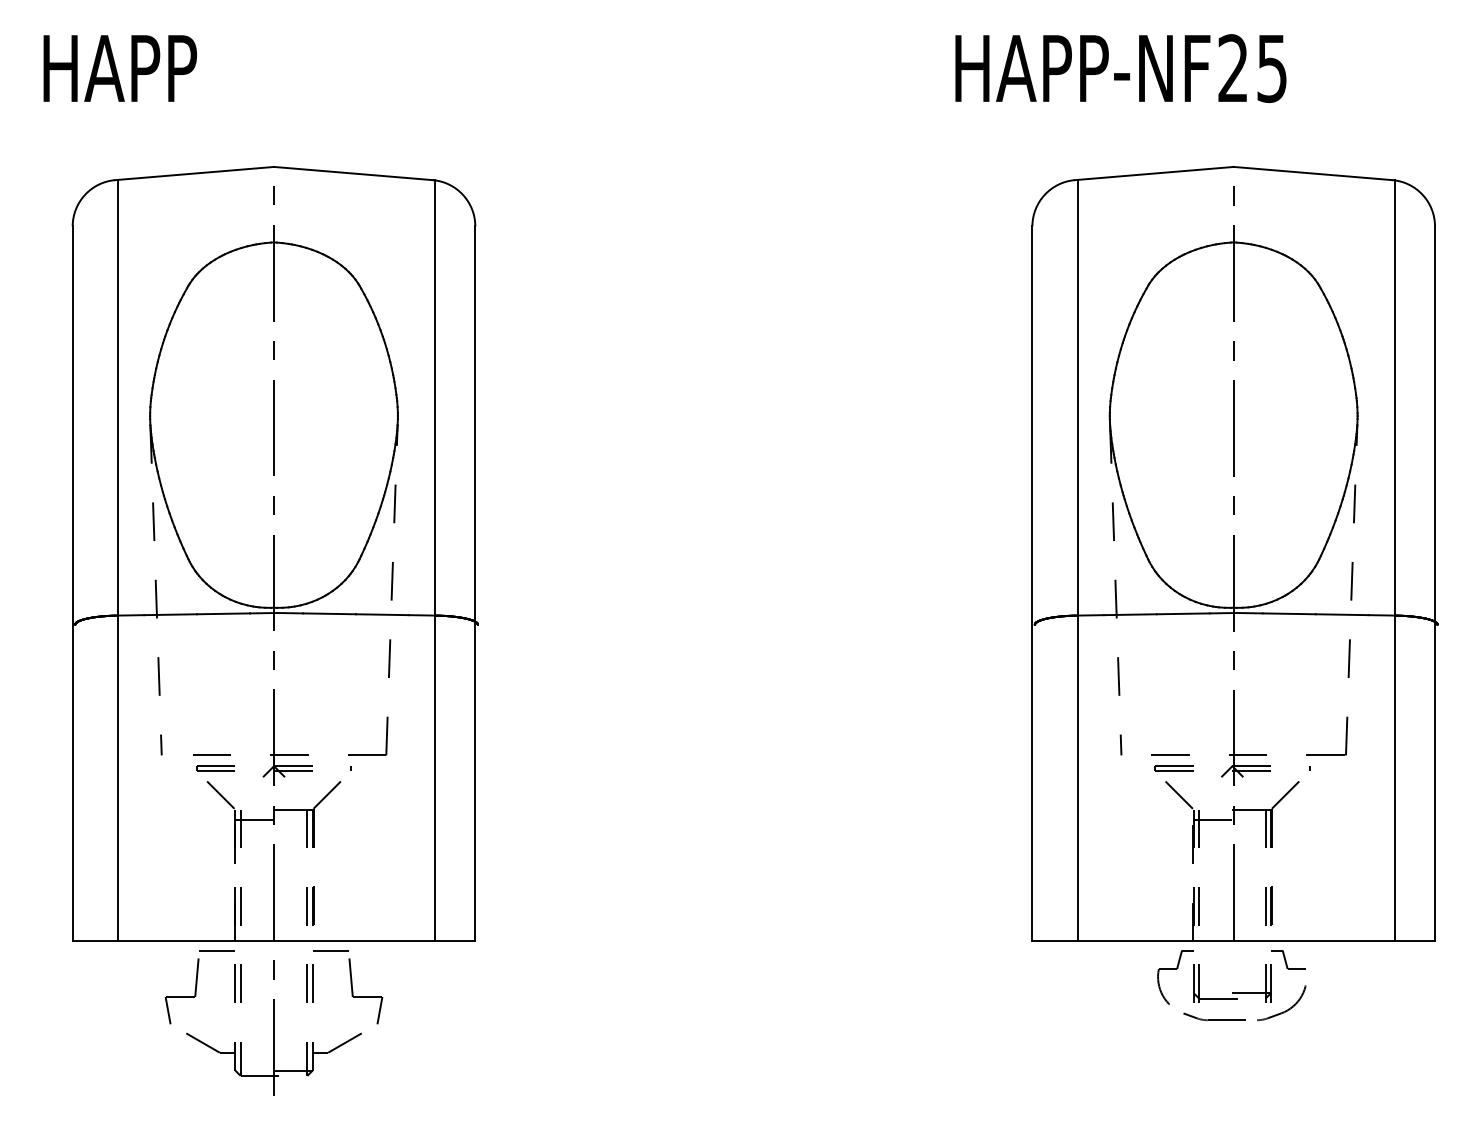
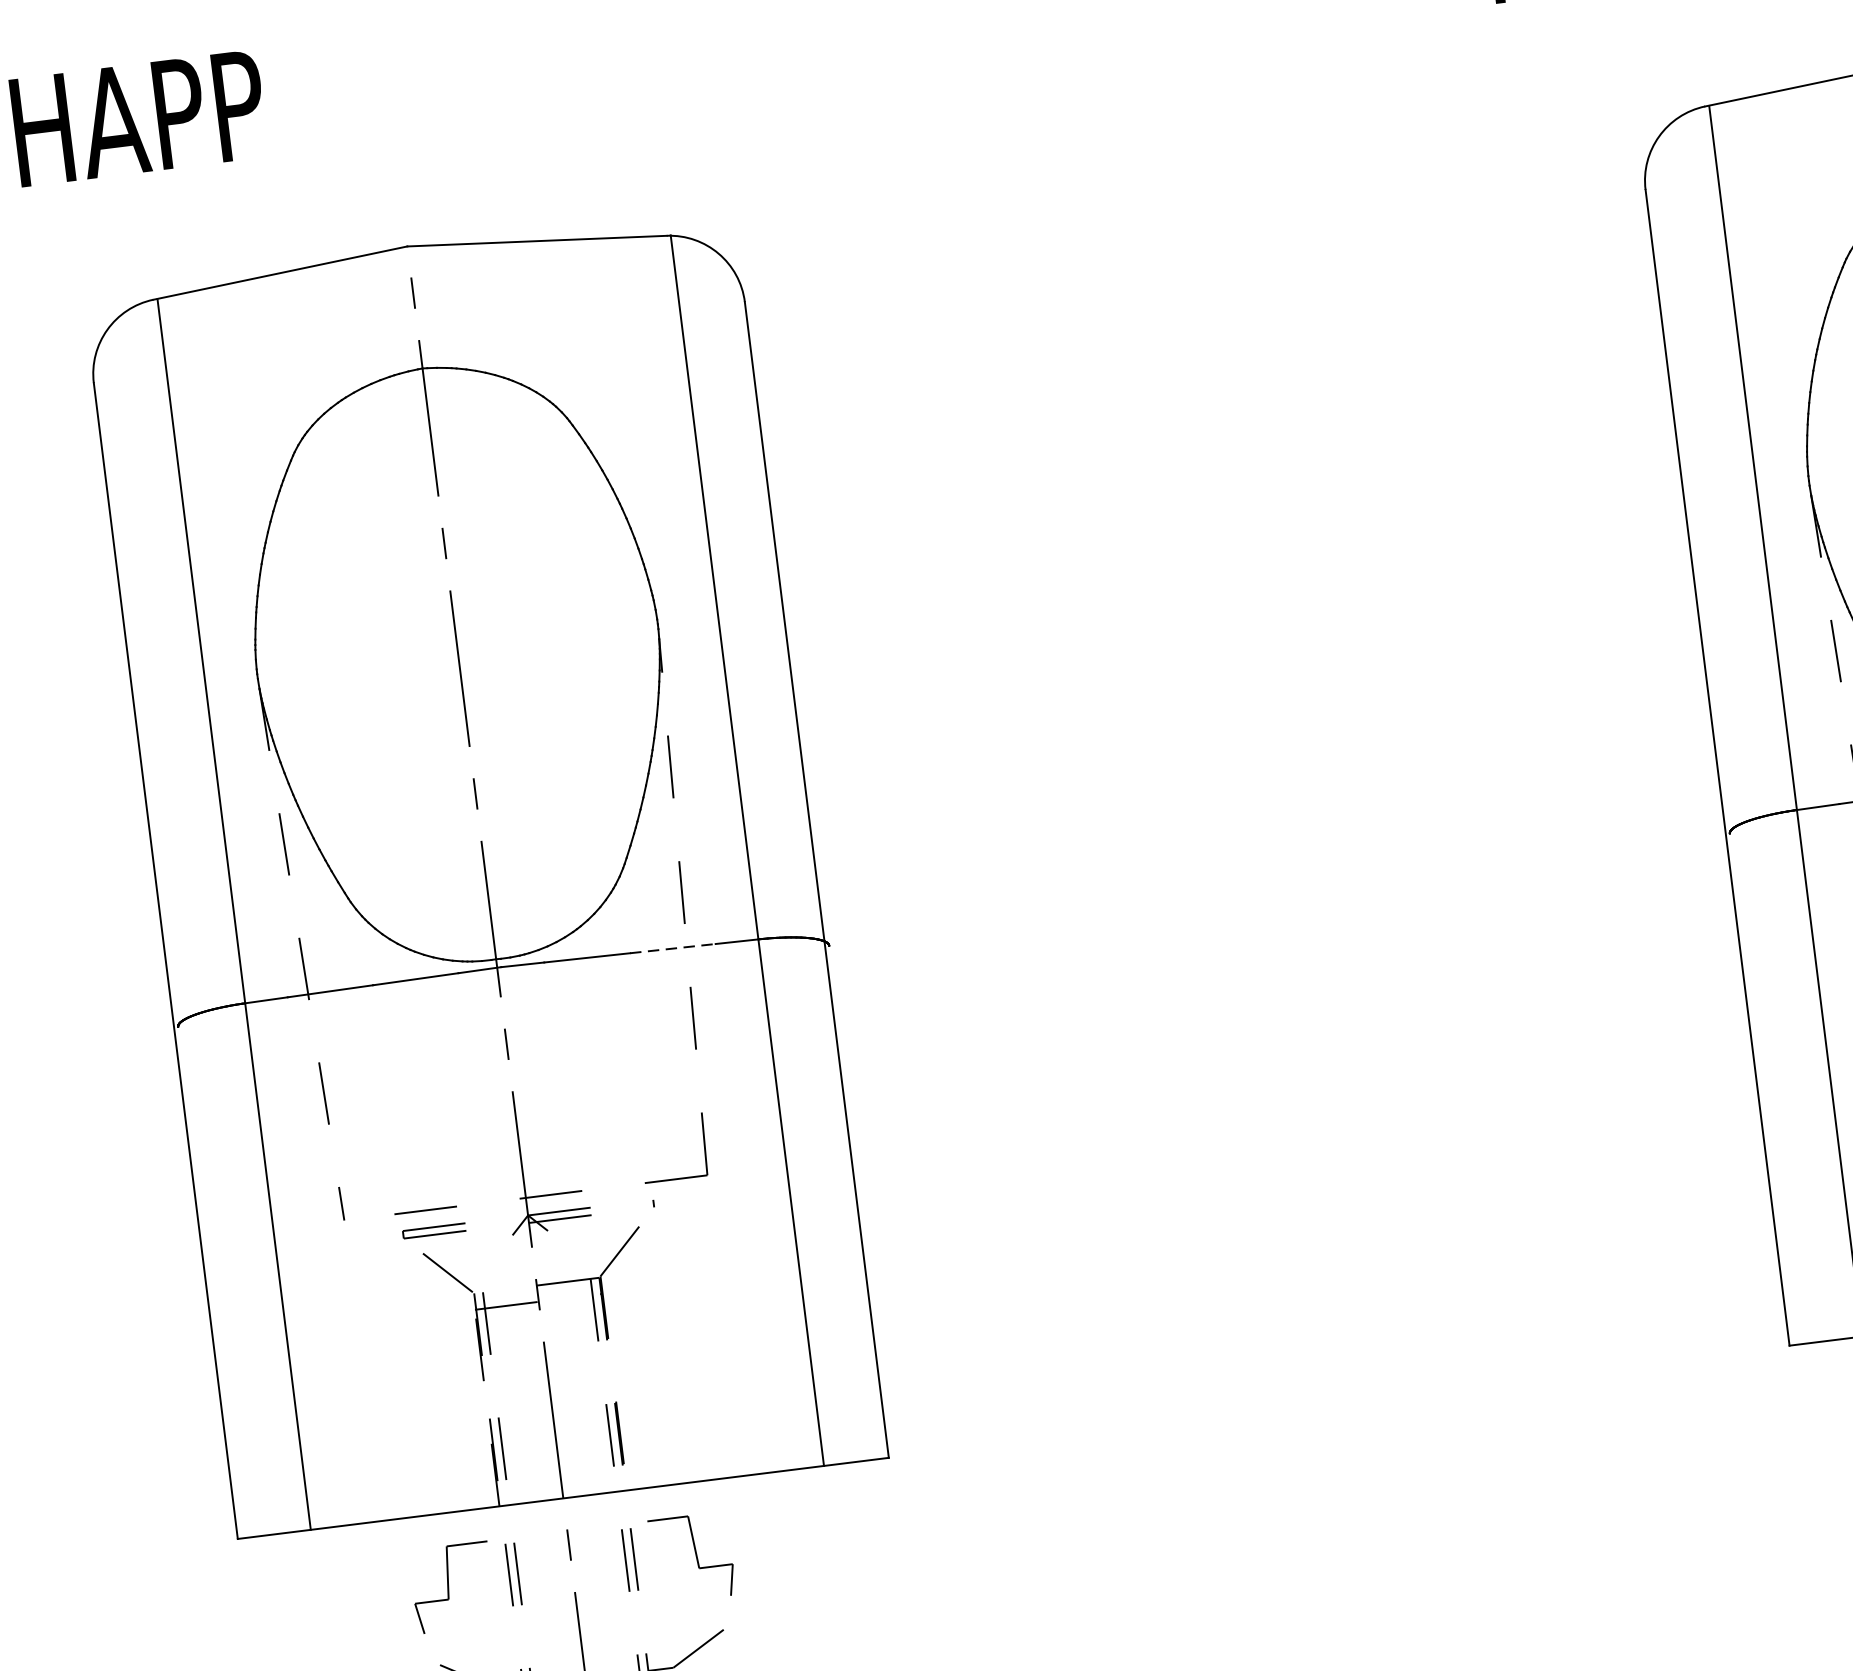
line: (382, 614) -> (672, 948), solid -> dashed
part: (199, 987) -> (452, 1588), size x0.7
part: (348, 987) -> (693, 1558), size x0.7

